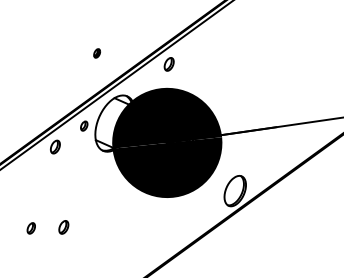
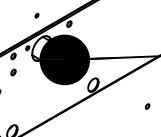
part: (63, 227) -> (13, 72), moved

